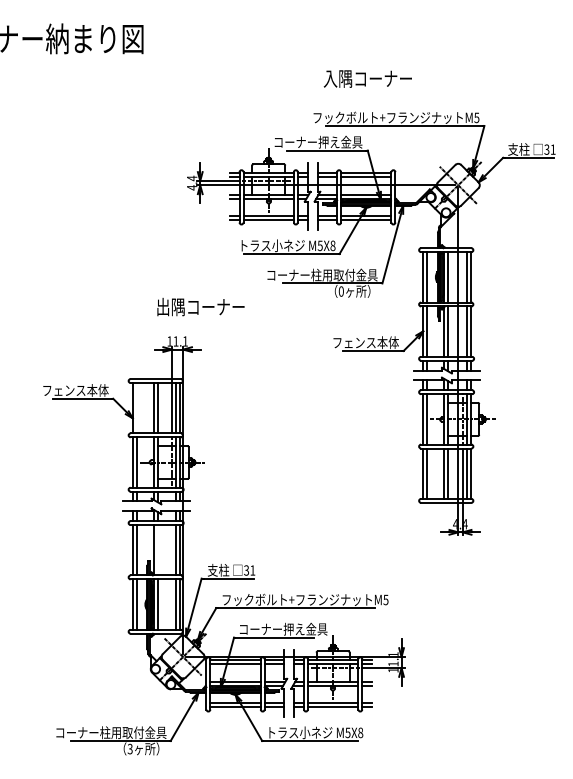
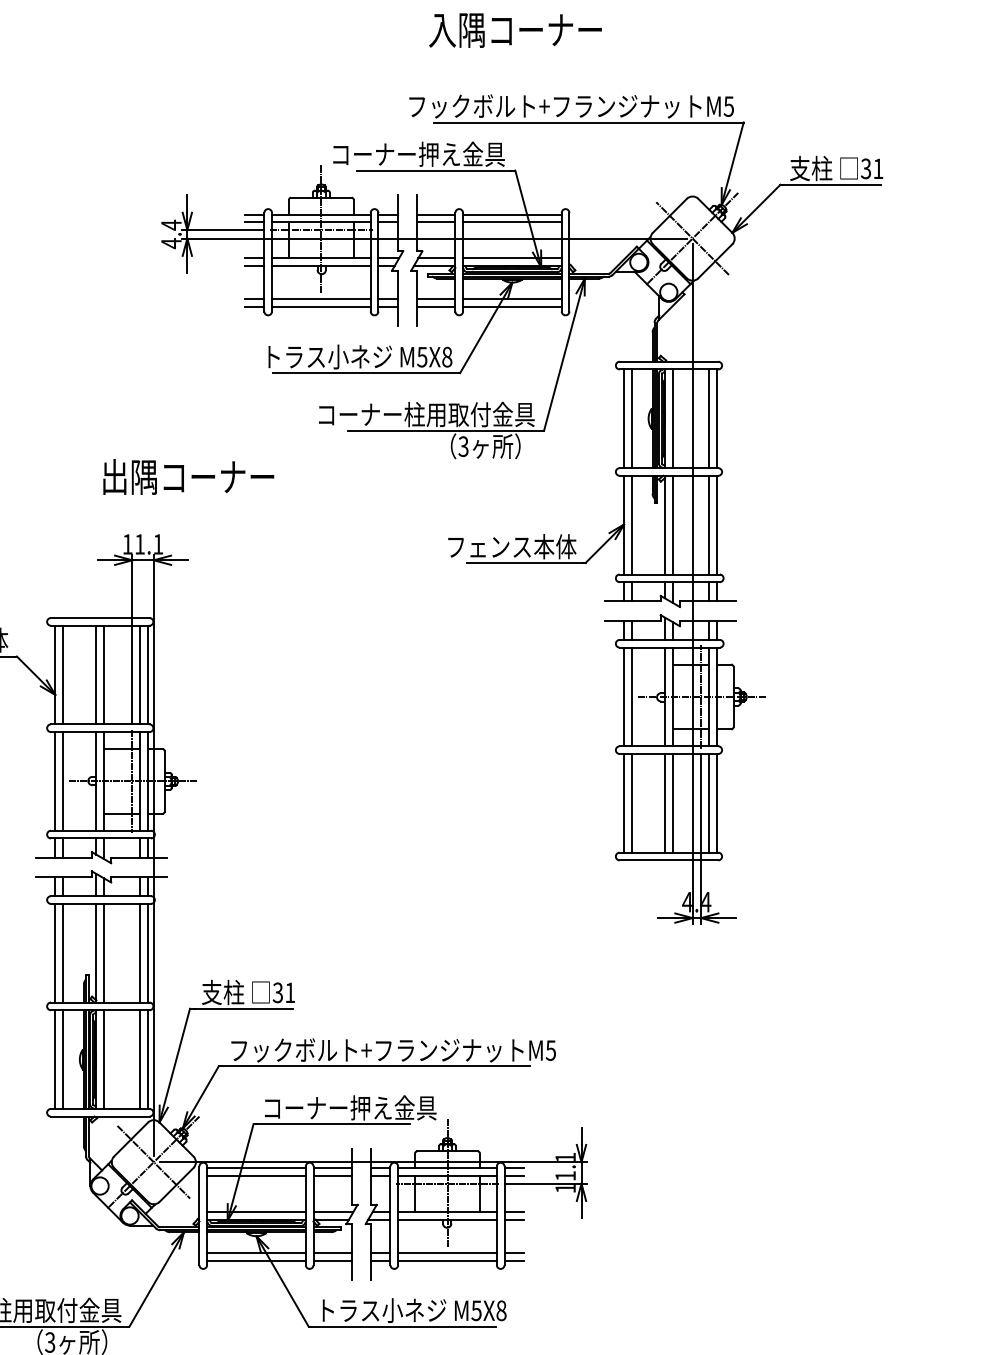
text: (340, 291) -> (461, 446), 0 -> 3
line: (136, 408) -> (62, 675), added
line: (157, 550) -> (103, 953), added

